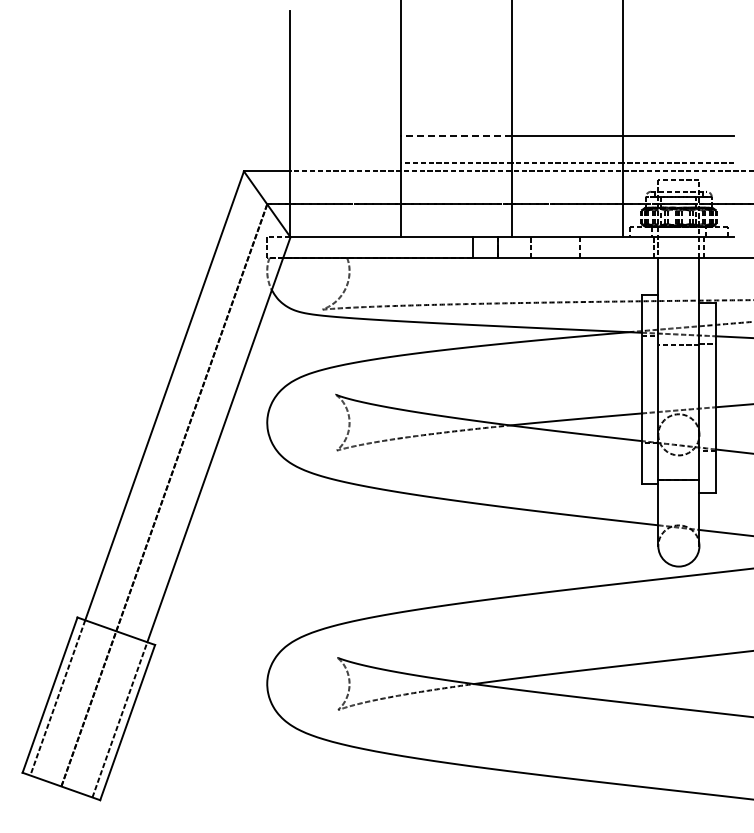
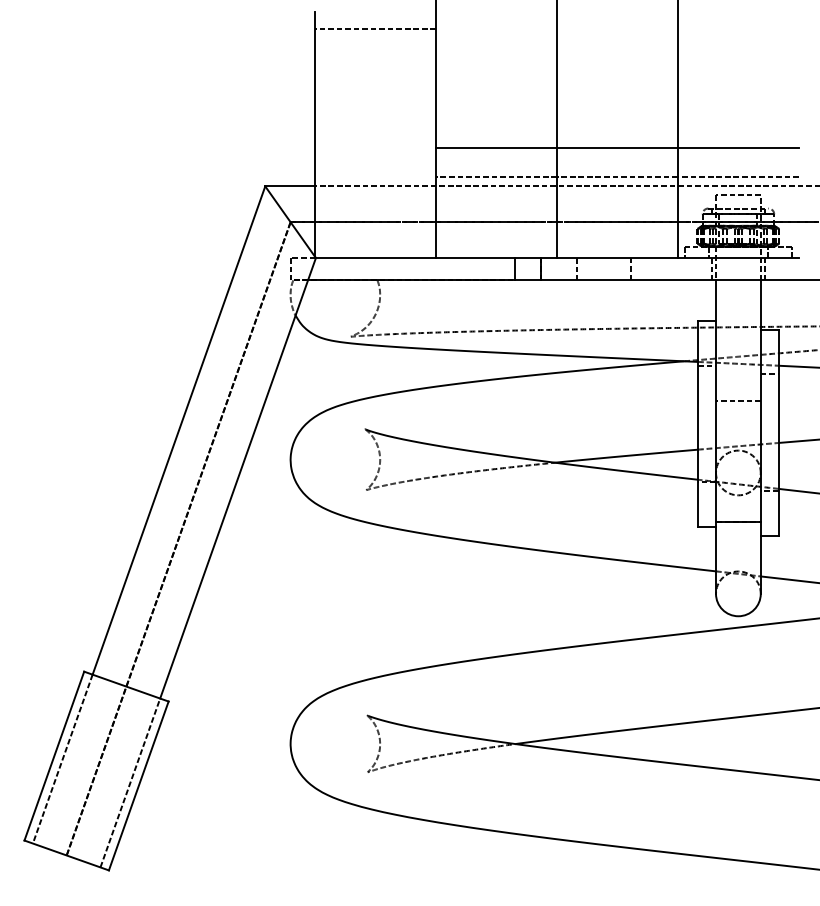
line: (345, 26) -> (375, 28), added
line: (456, 136) -> (496, 148), dashed -> solid
line: (678, 345) -> (737, 401), moved

